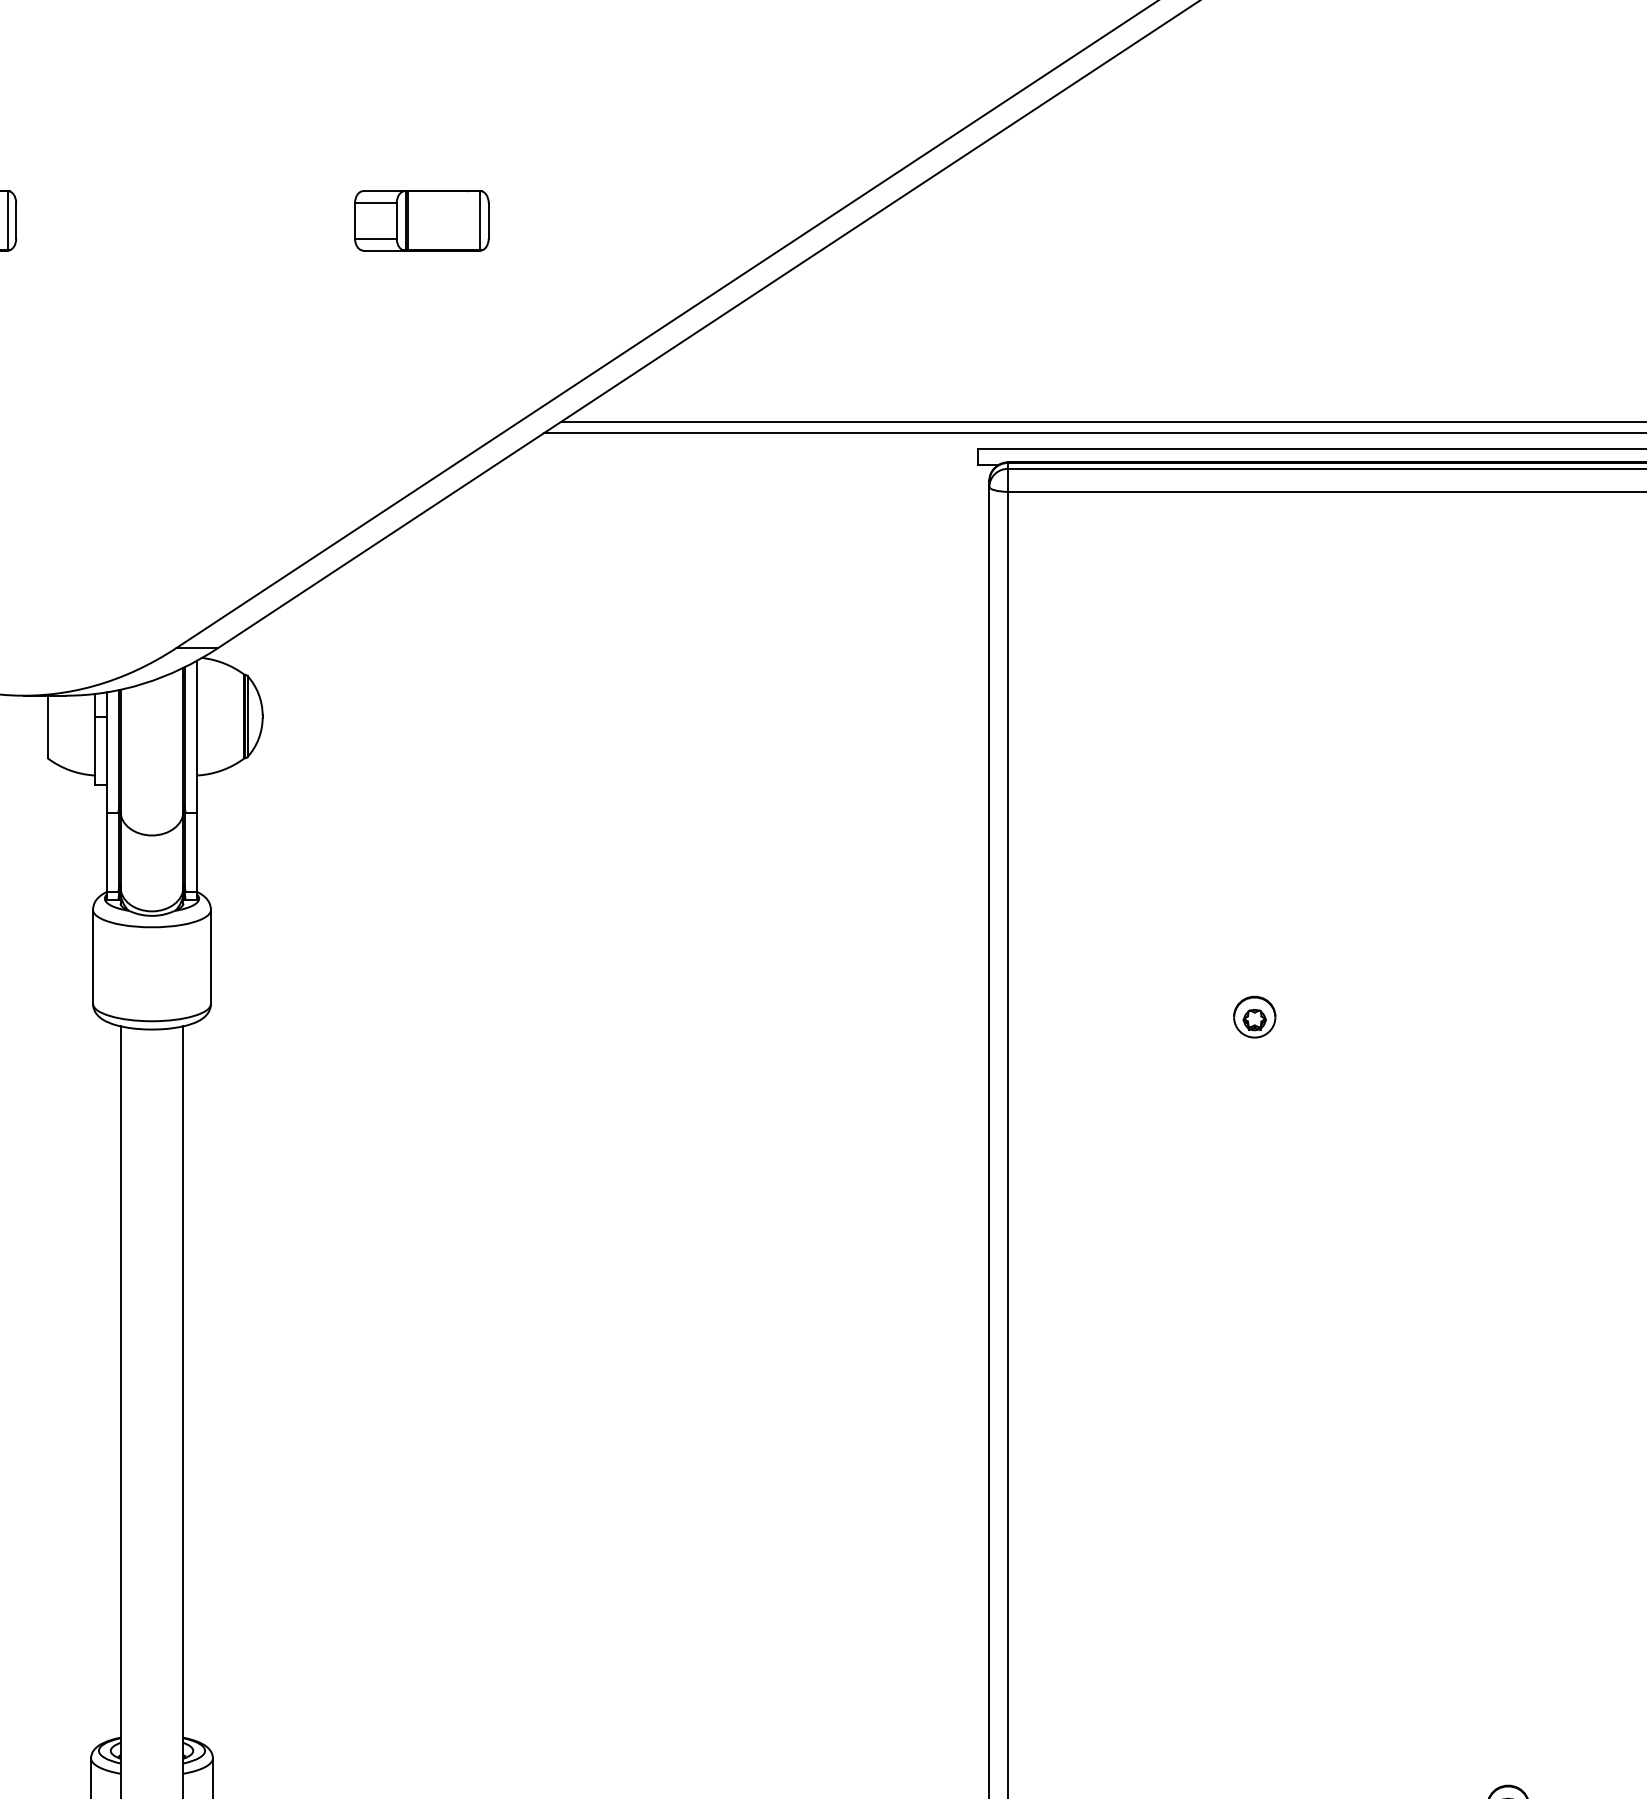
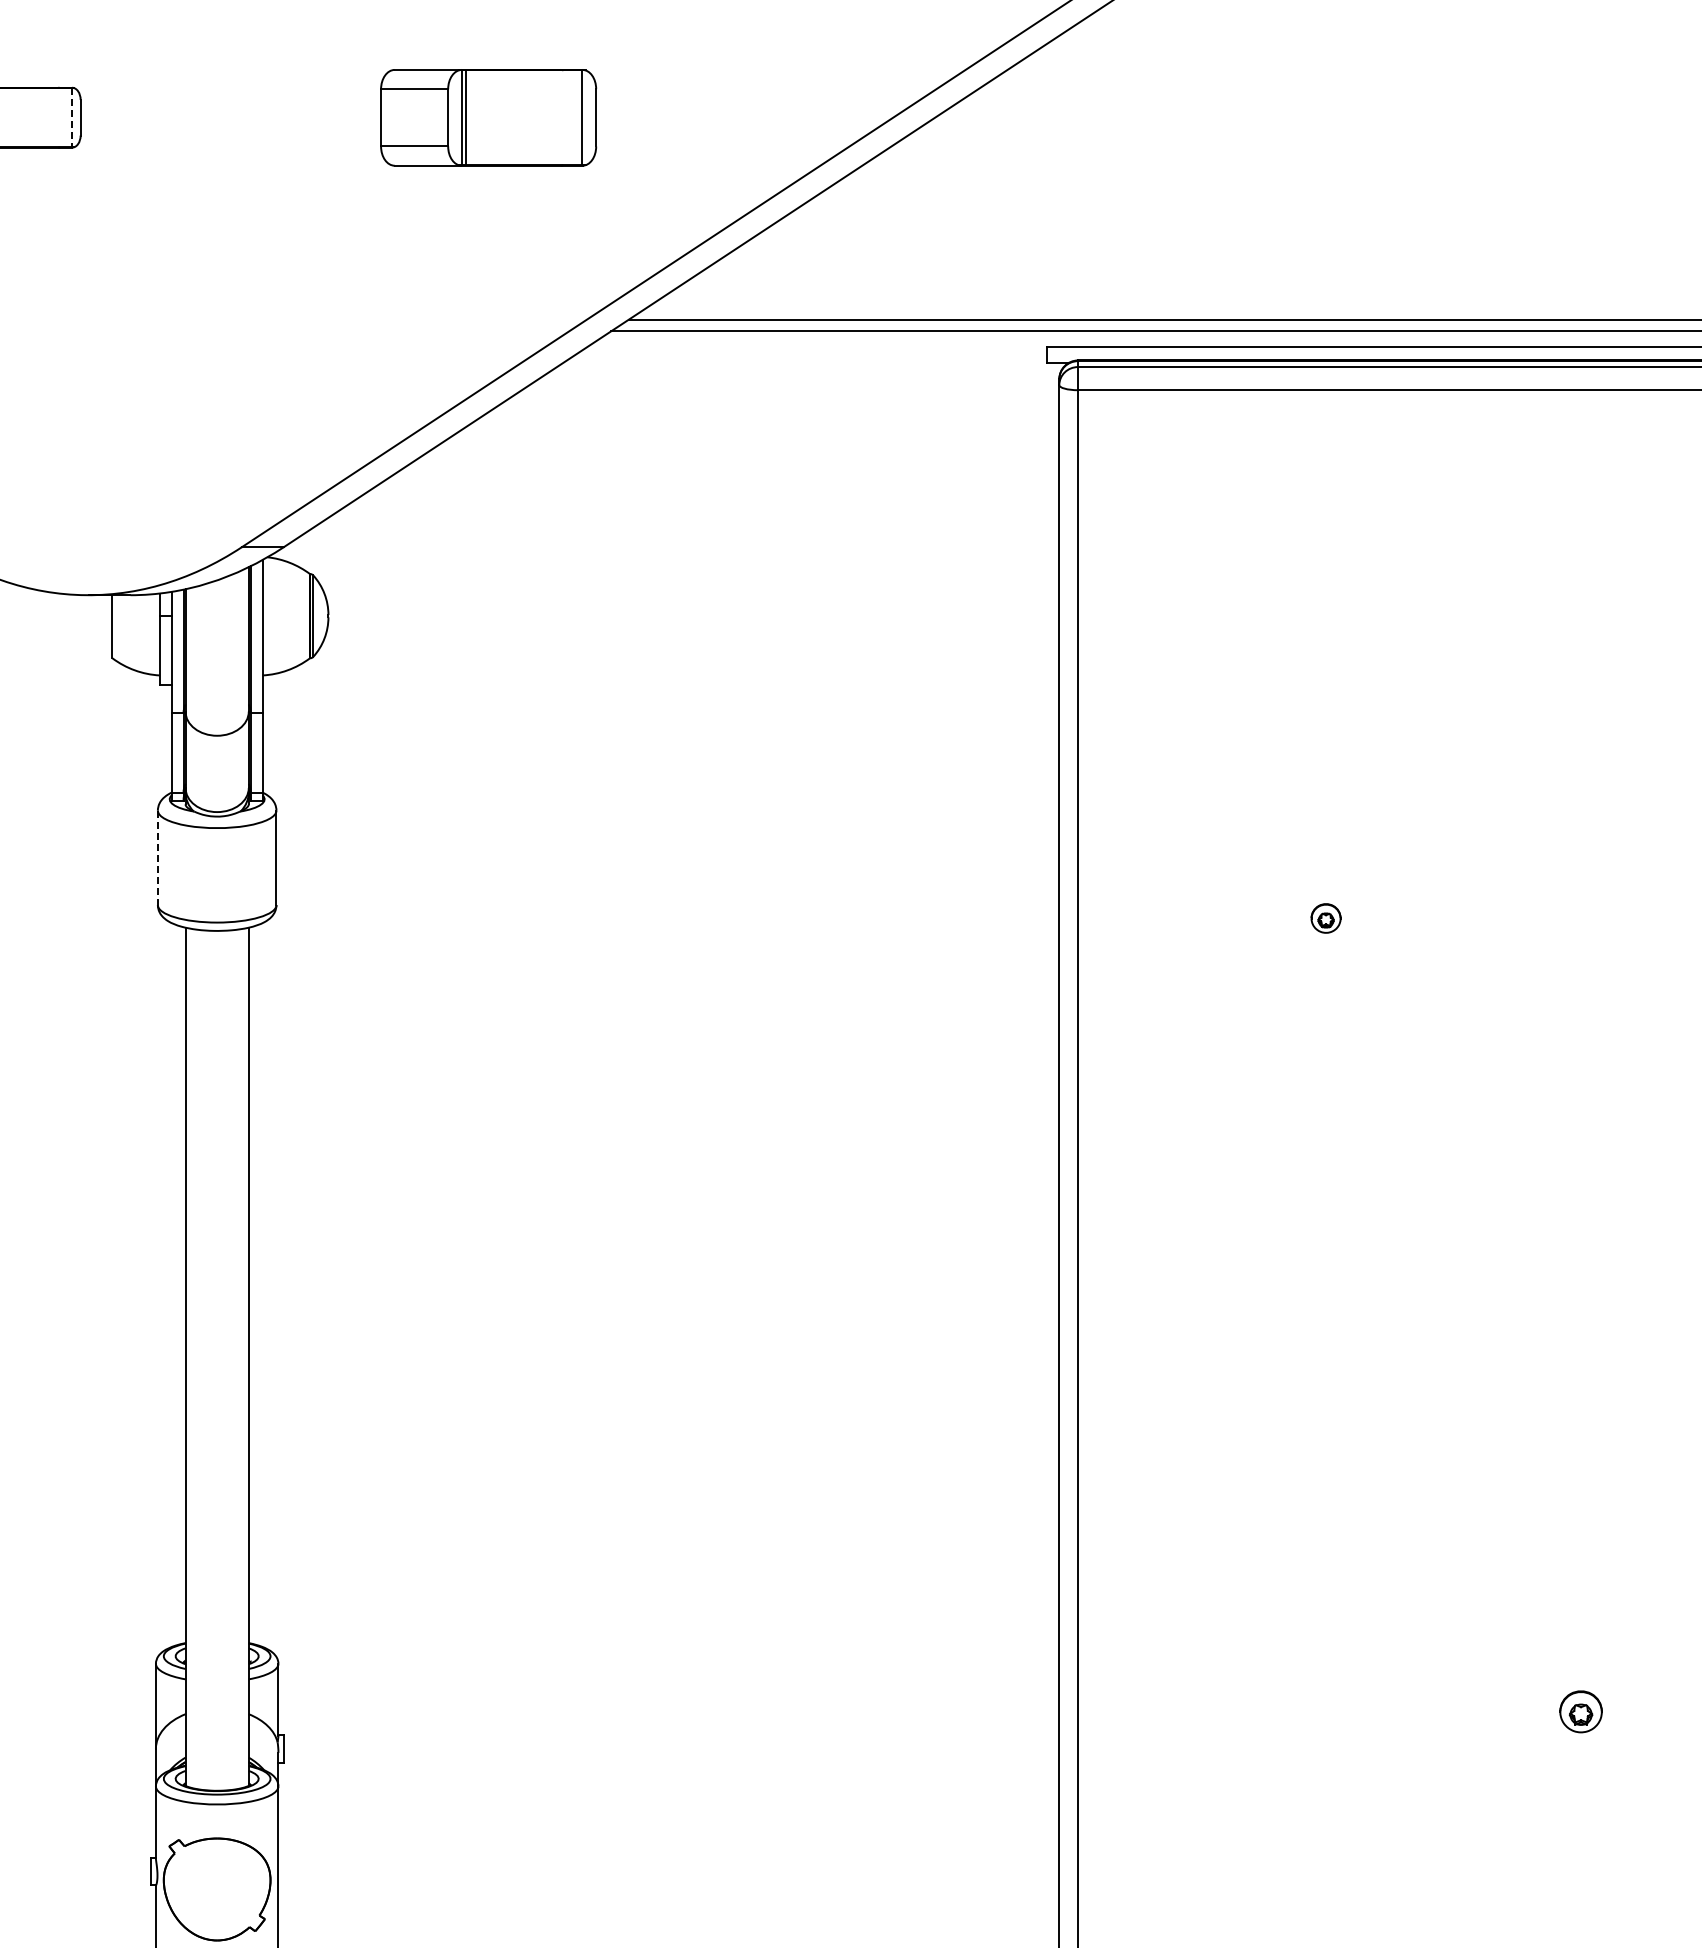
line: (7, 220) -> (71, 117), solid -> dashed
part: (421, 220) -> (488, 117), size x1.6
line: (92, 957) -> (157, 858), solid -> dashed
part: (1254, 1017) -> (1325, 918), size x0.7

